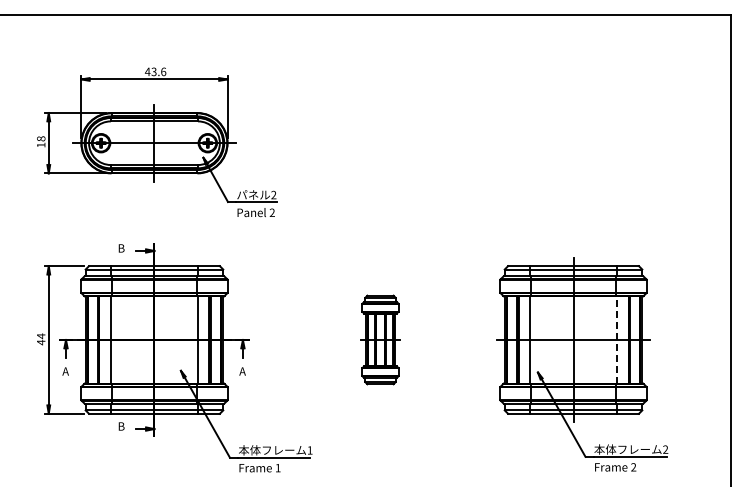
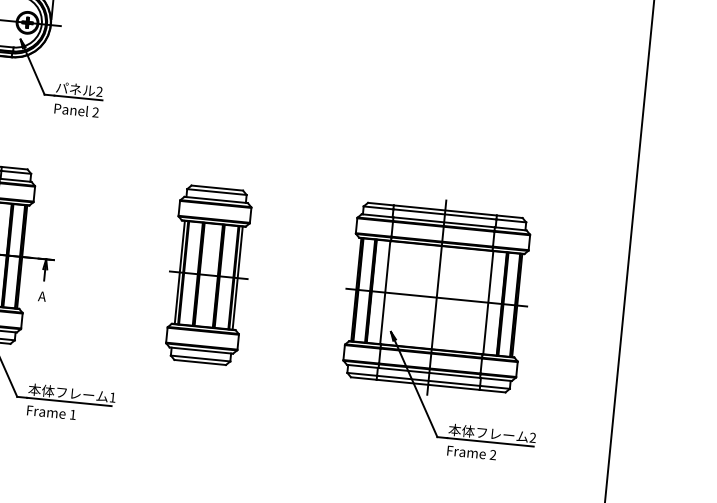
part: (380, 339) -> (208, 274), size x1.67
line: (617, 339) -> (488, 302), dashed -> solid

